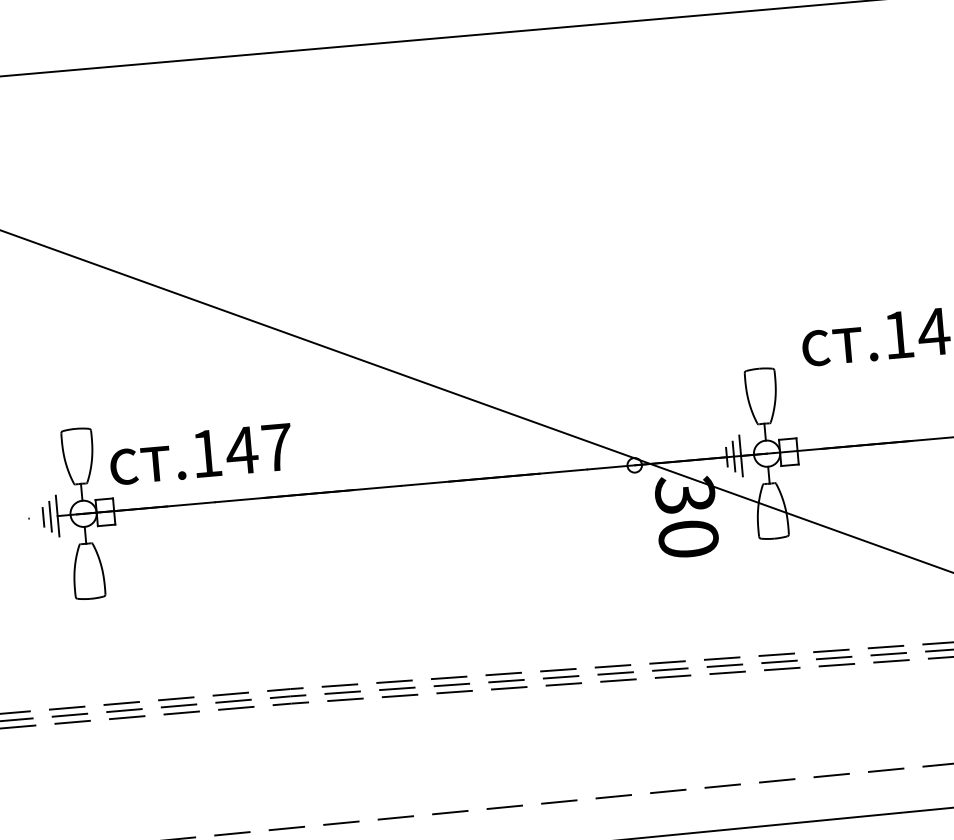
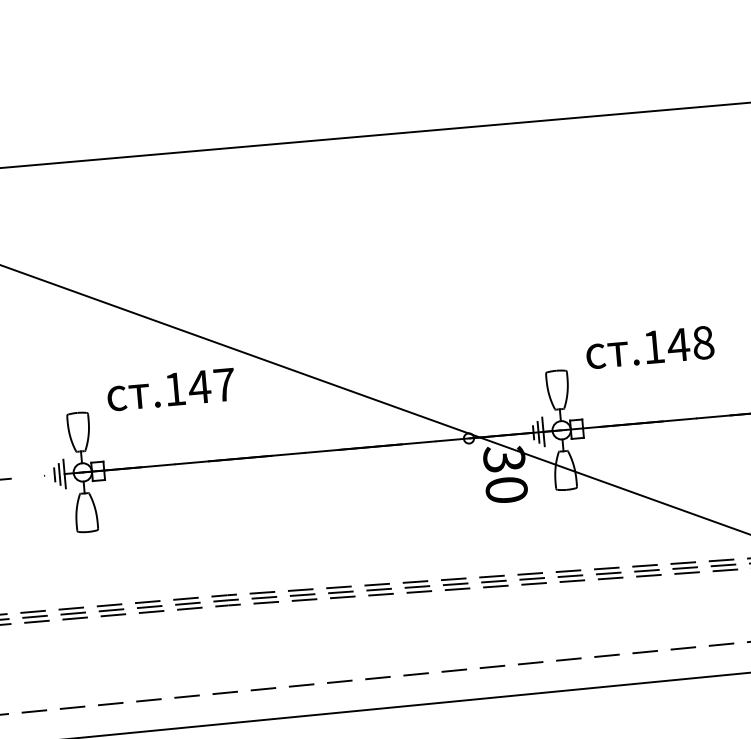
text: (200, 453) -> (170, 389), moved

